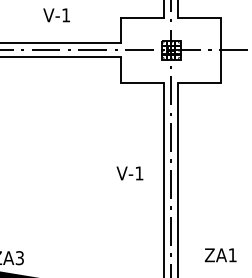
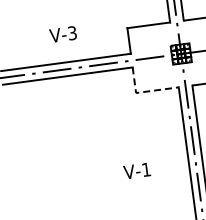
text: (66, 15) -> (72, 33), V-1 -> V-3
line: (130, 83) -> (145, 92), solid -> dashed
text: (129, 173) -> (136, 171), moved

